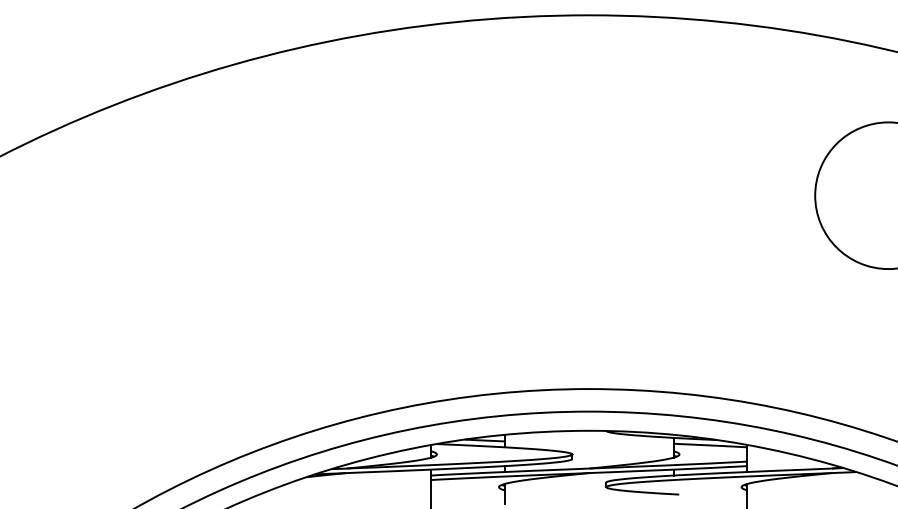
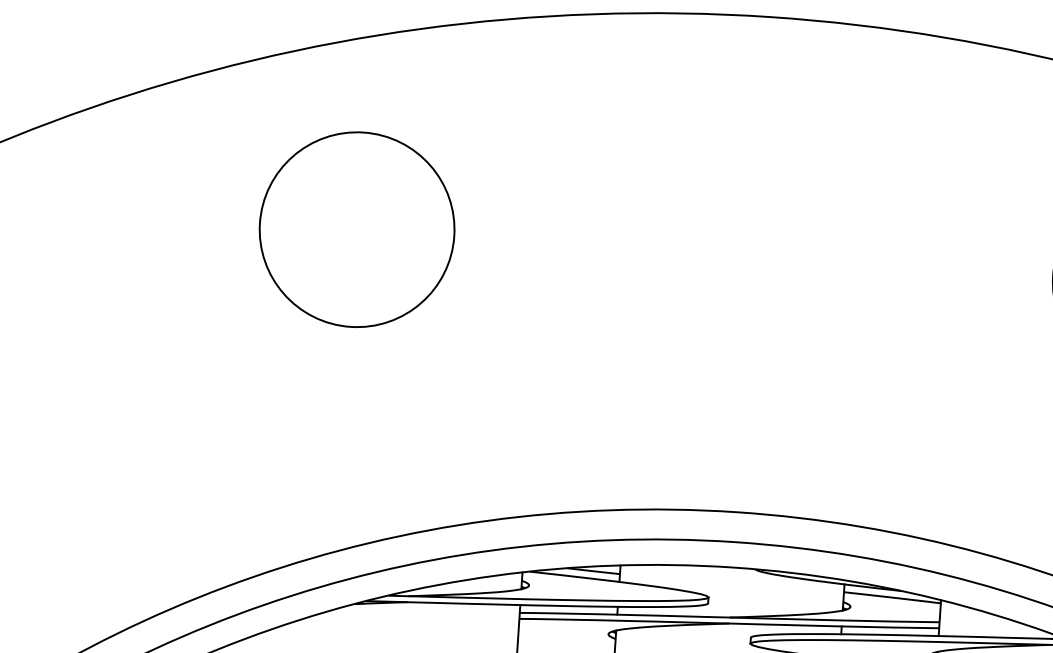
circle: (289, 195) -> (356, 229), added

